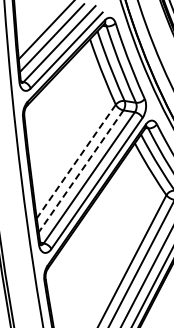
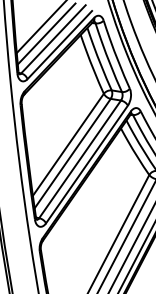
line: (76, 161) -> (68, 144), dashed -> solid
line: (80, 171) -> (72, 153), dashed -> solid

